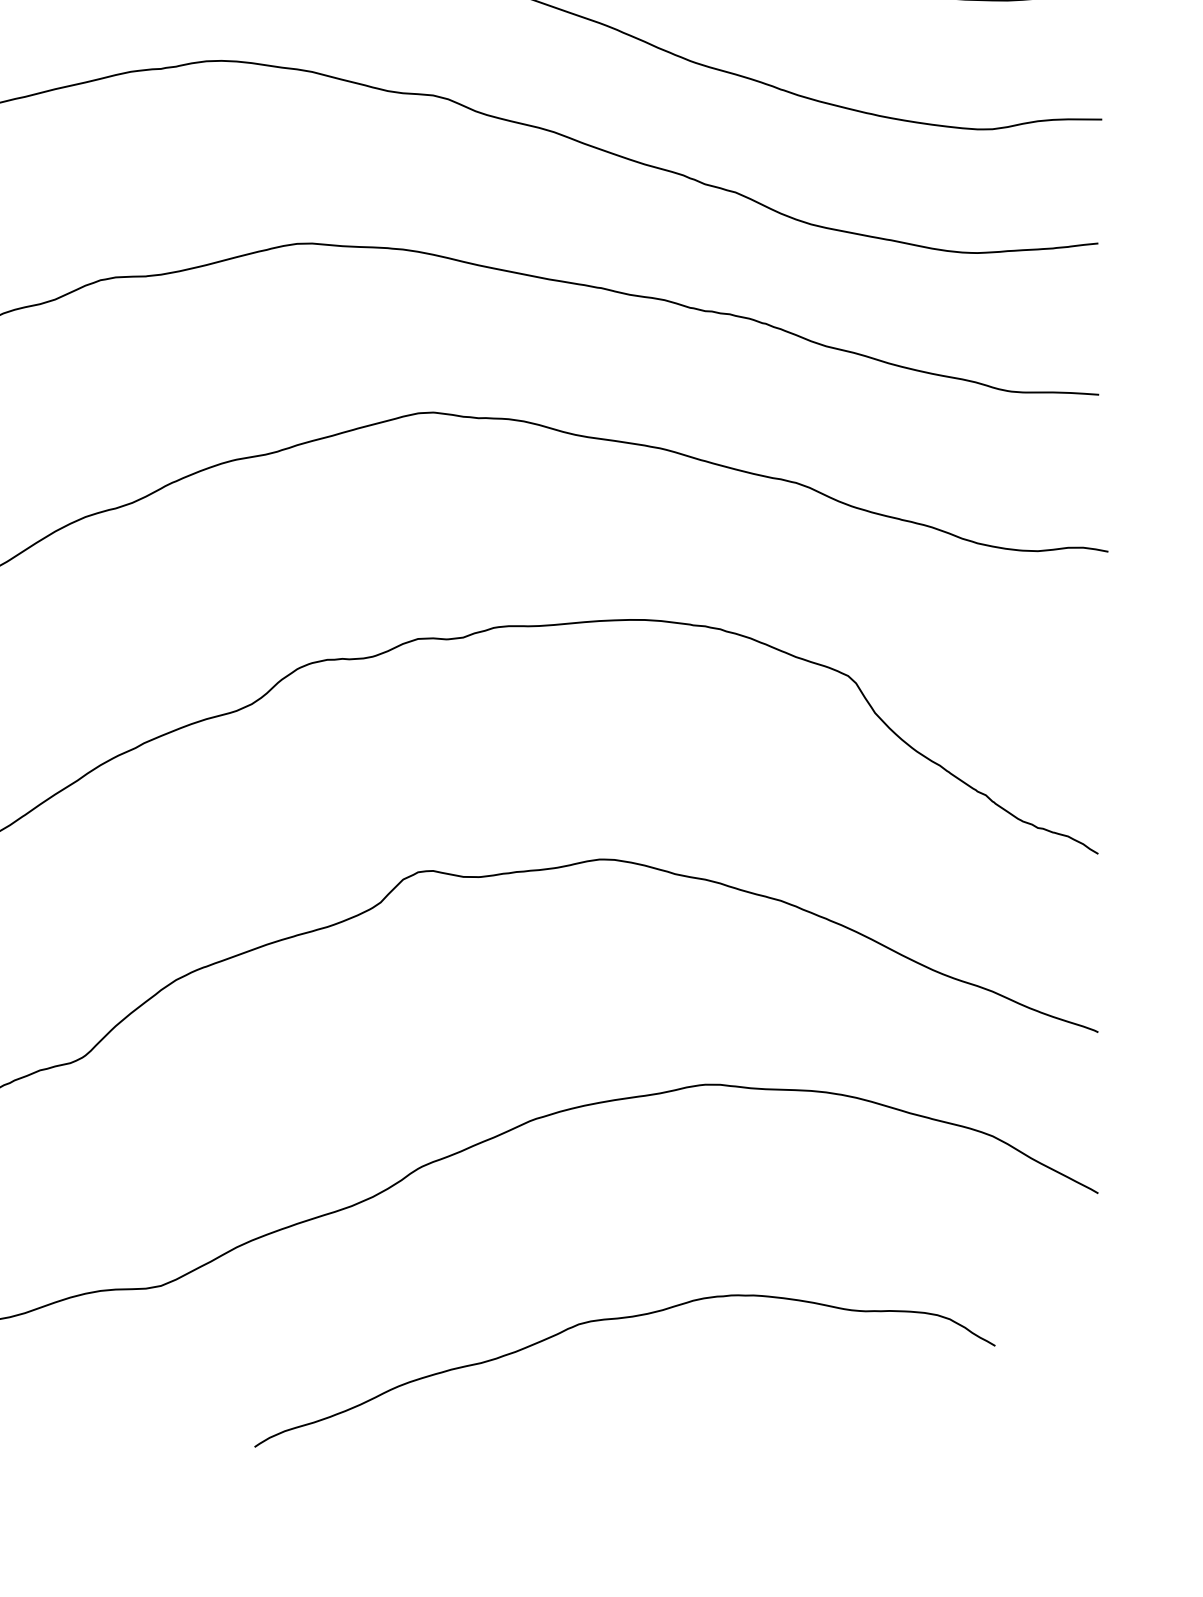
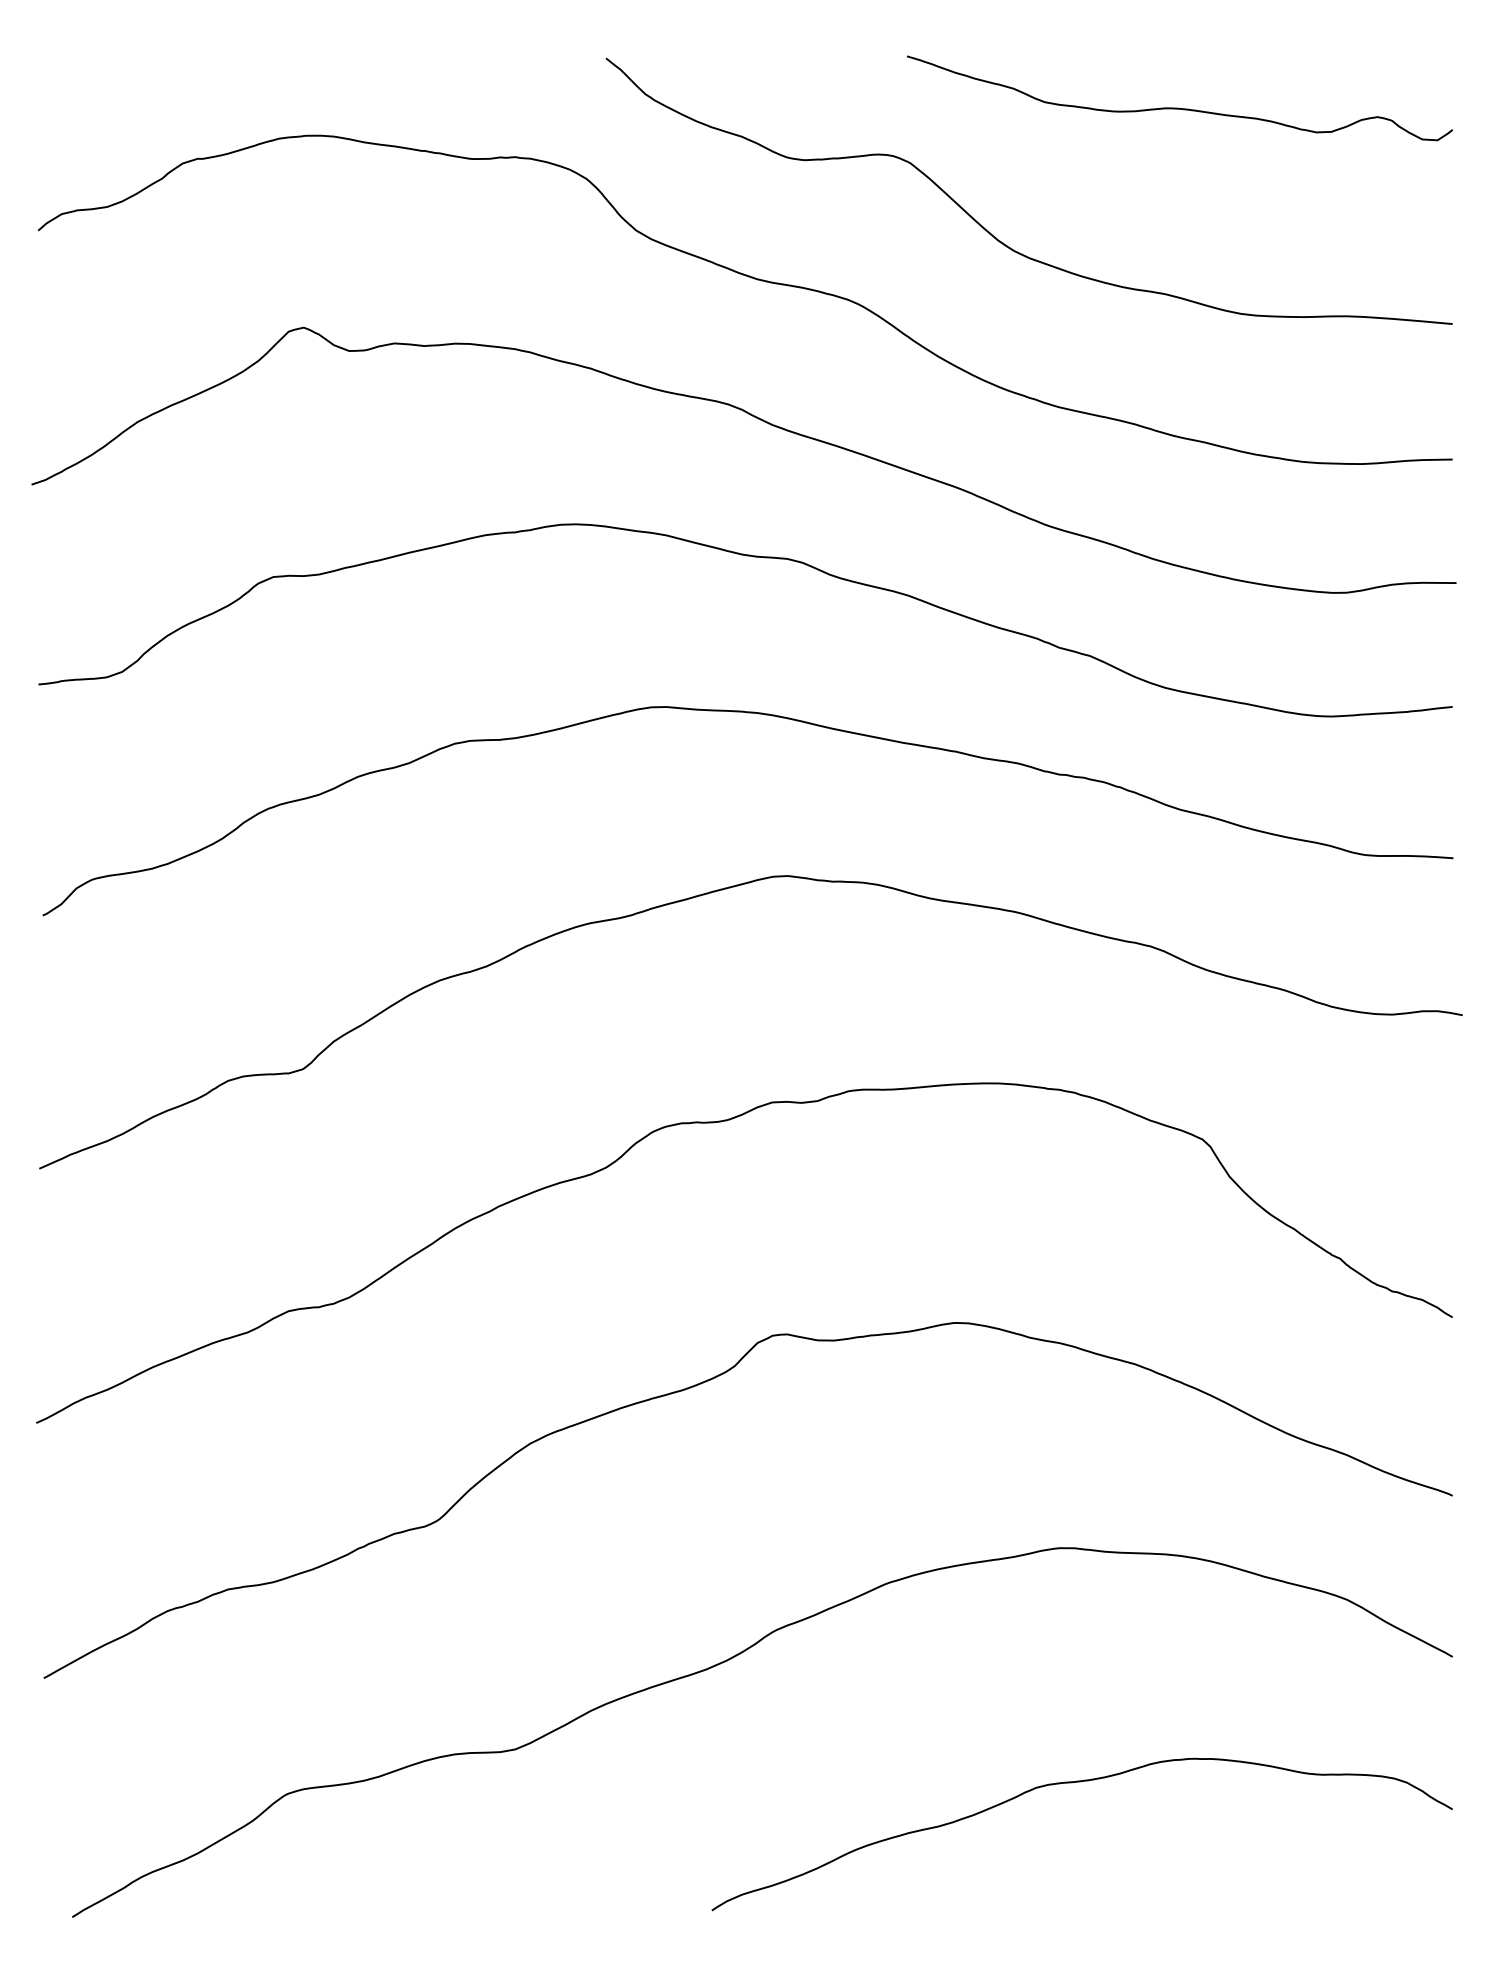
curve: (615, 1320) -> (1072, 1783), moved

